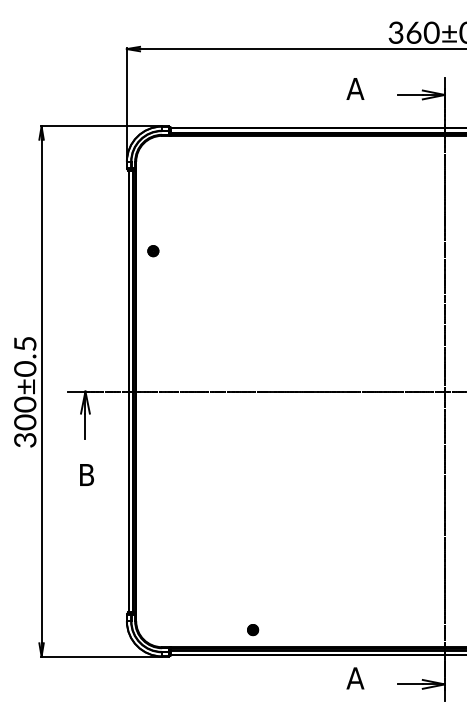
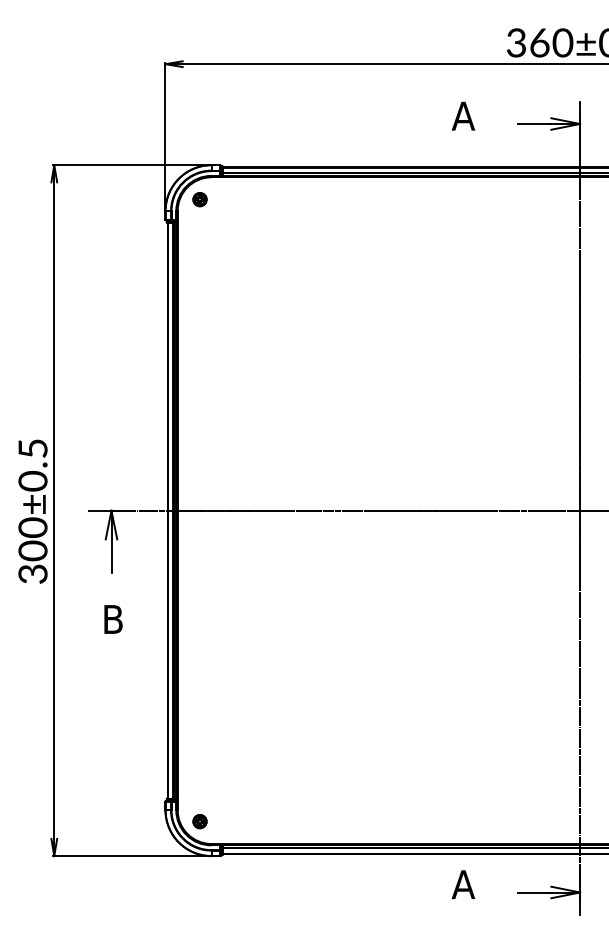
part: (152, 251) -> (199, 199), moved
part: (252, 629) -> (199, 821), moved

